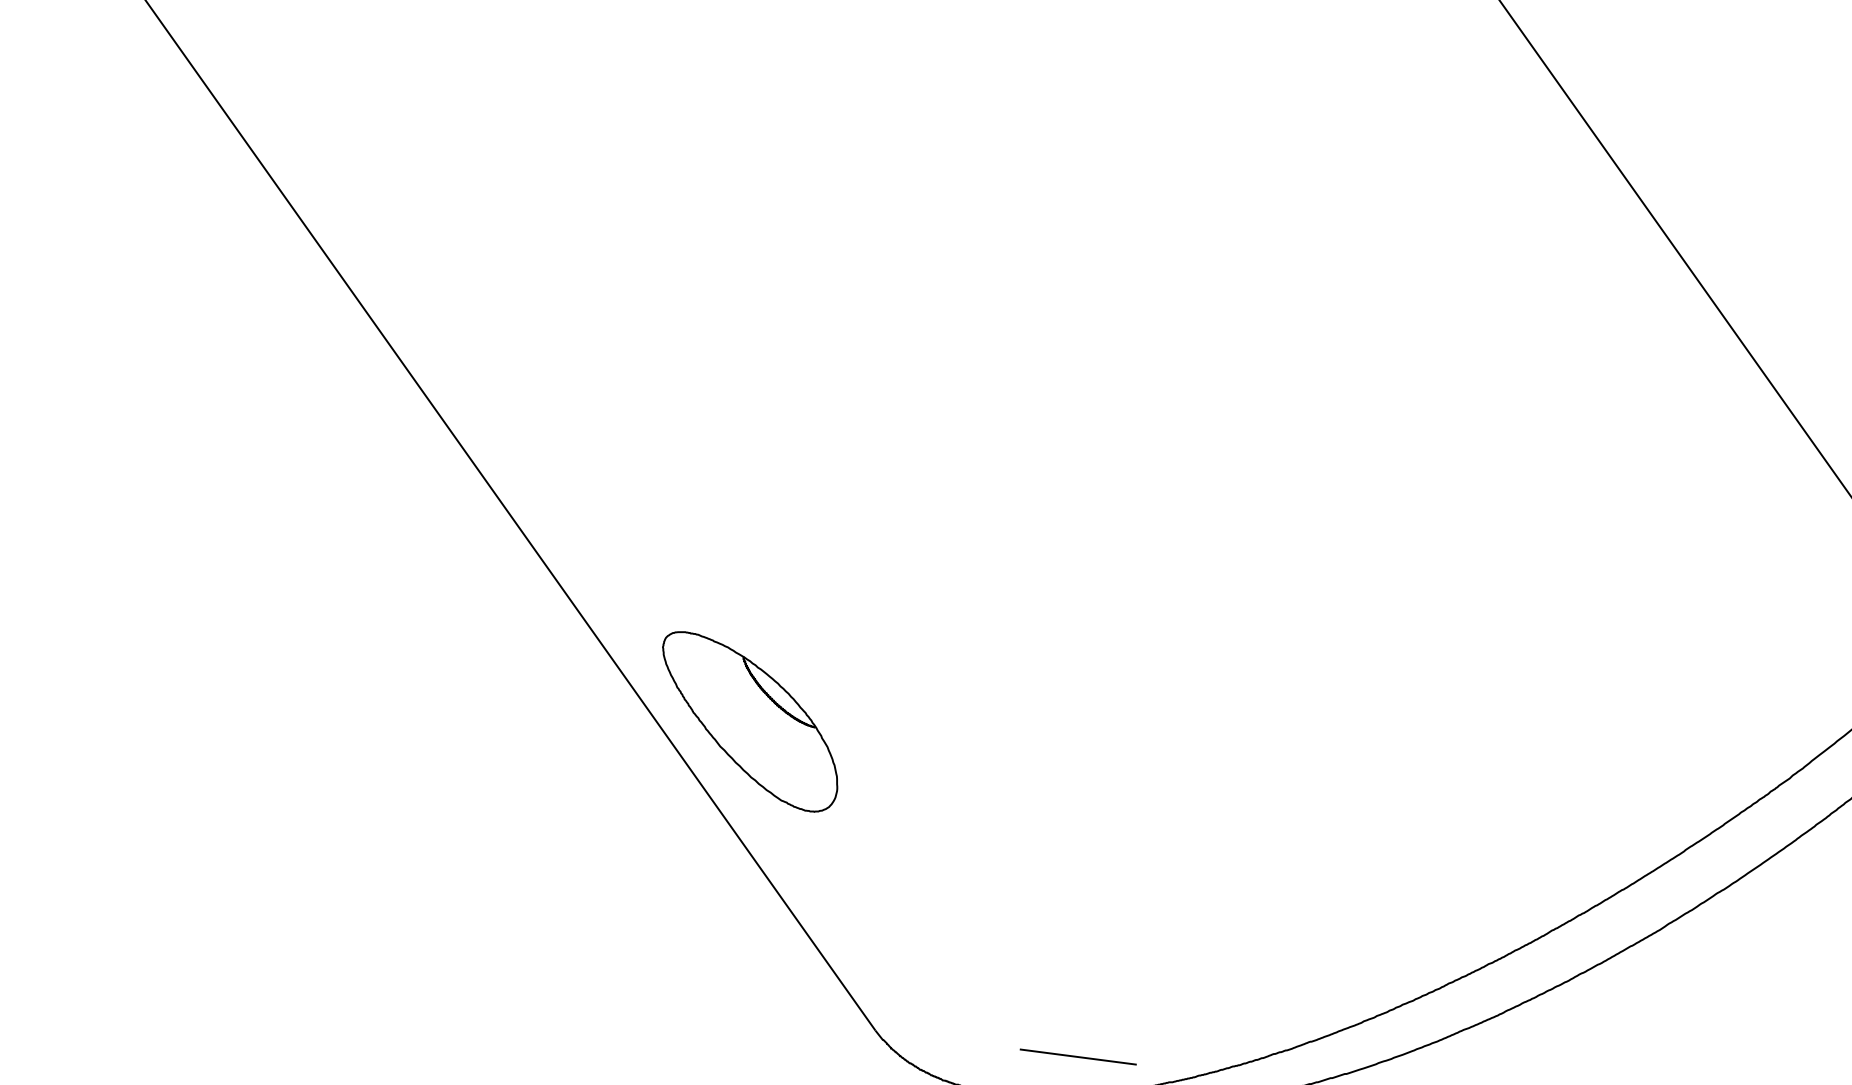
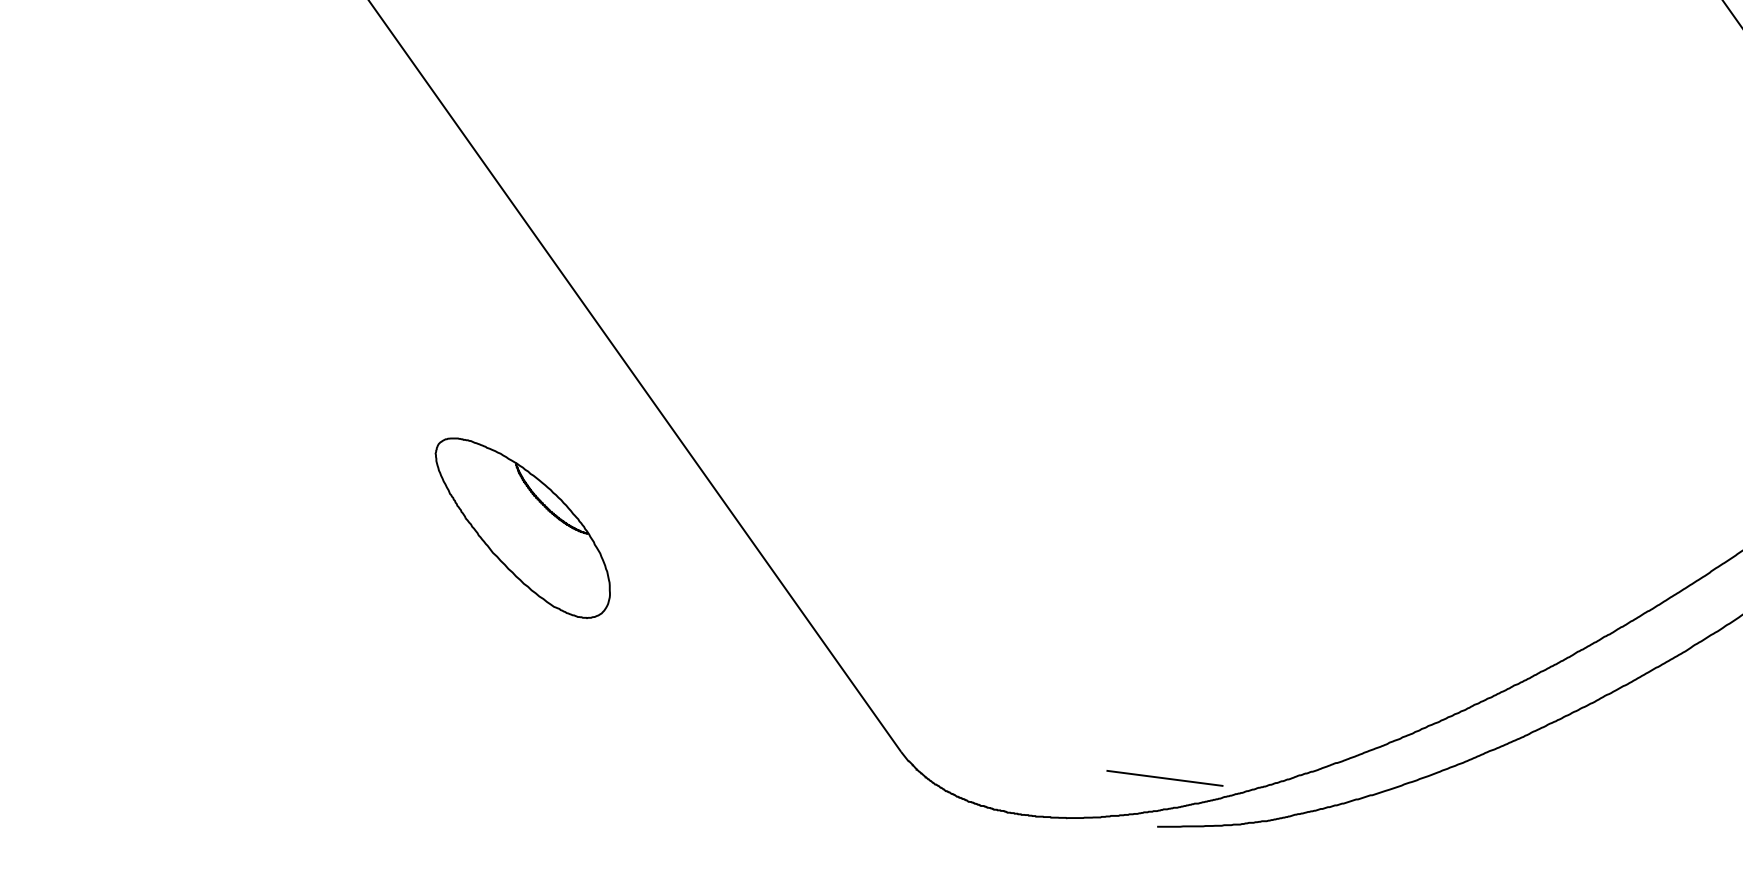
part: (750, 721) -> (523, 527), moved
line: (1077, 1056) -> (1164, 777), moved

